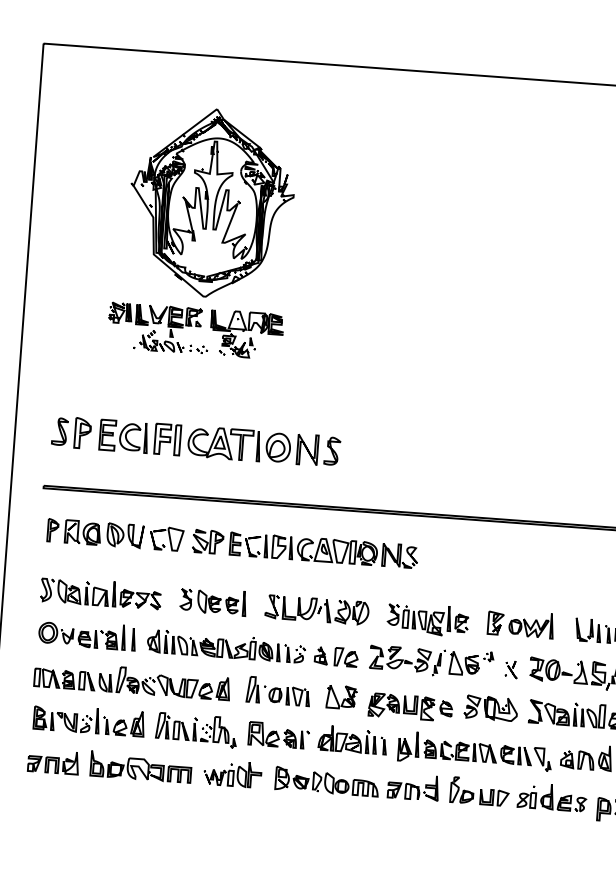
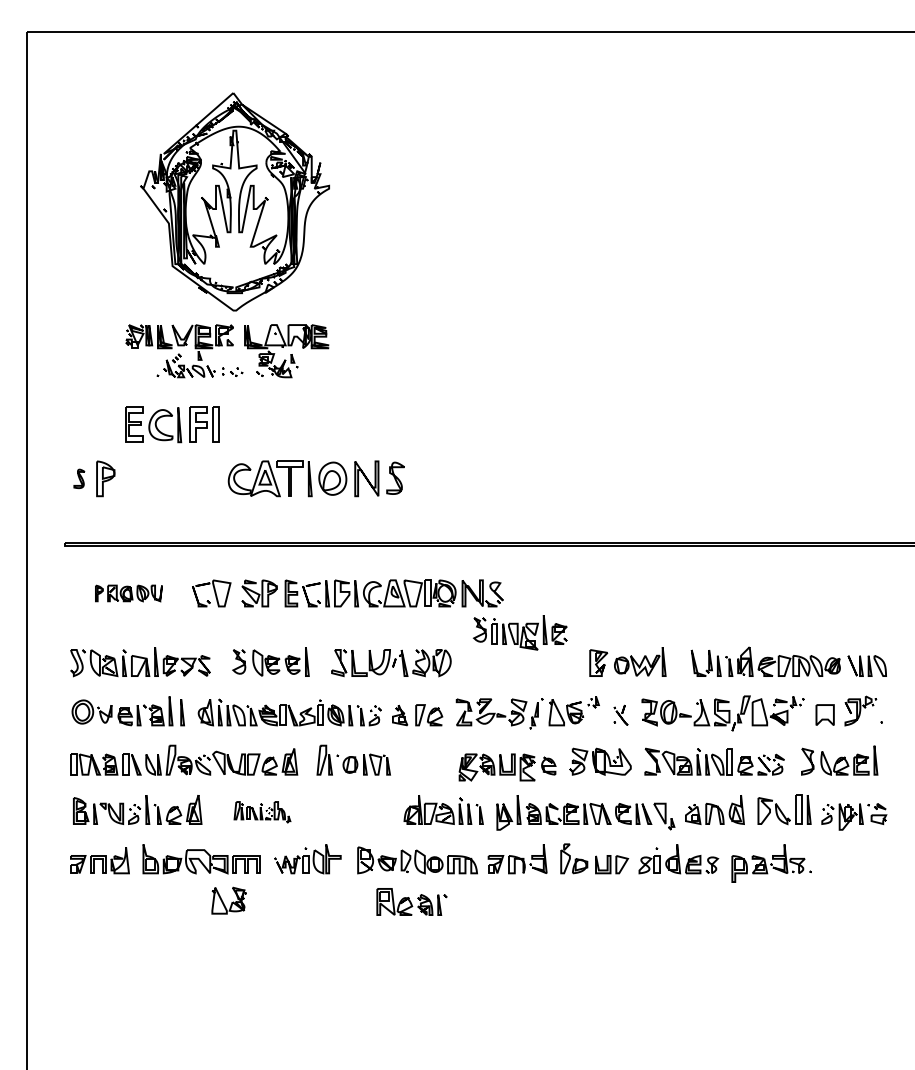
part: (60, 431) -> (79, 478), size x0.6
part: (140, 437) -> (172, 424), moved
part: (95, 533) -> (128, 593), size x0.6
part: (427, 619) -> (519, 632), moved
part: (341, 697) -> (228, 900), moved
part: (196, 730) -> (262, 812), size x0.6
part: (278, 734) -> (411, 901), moved

